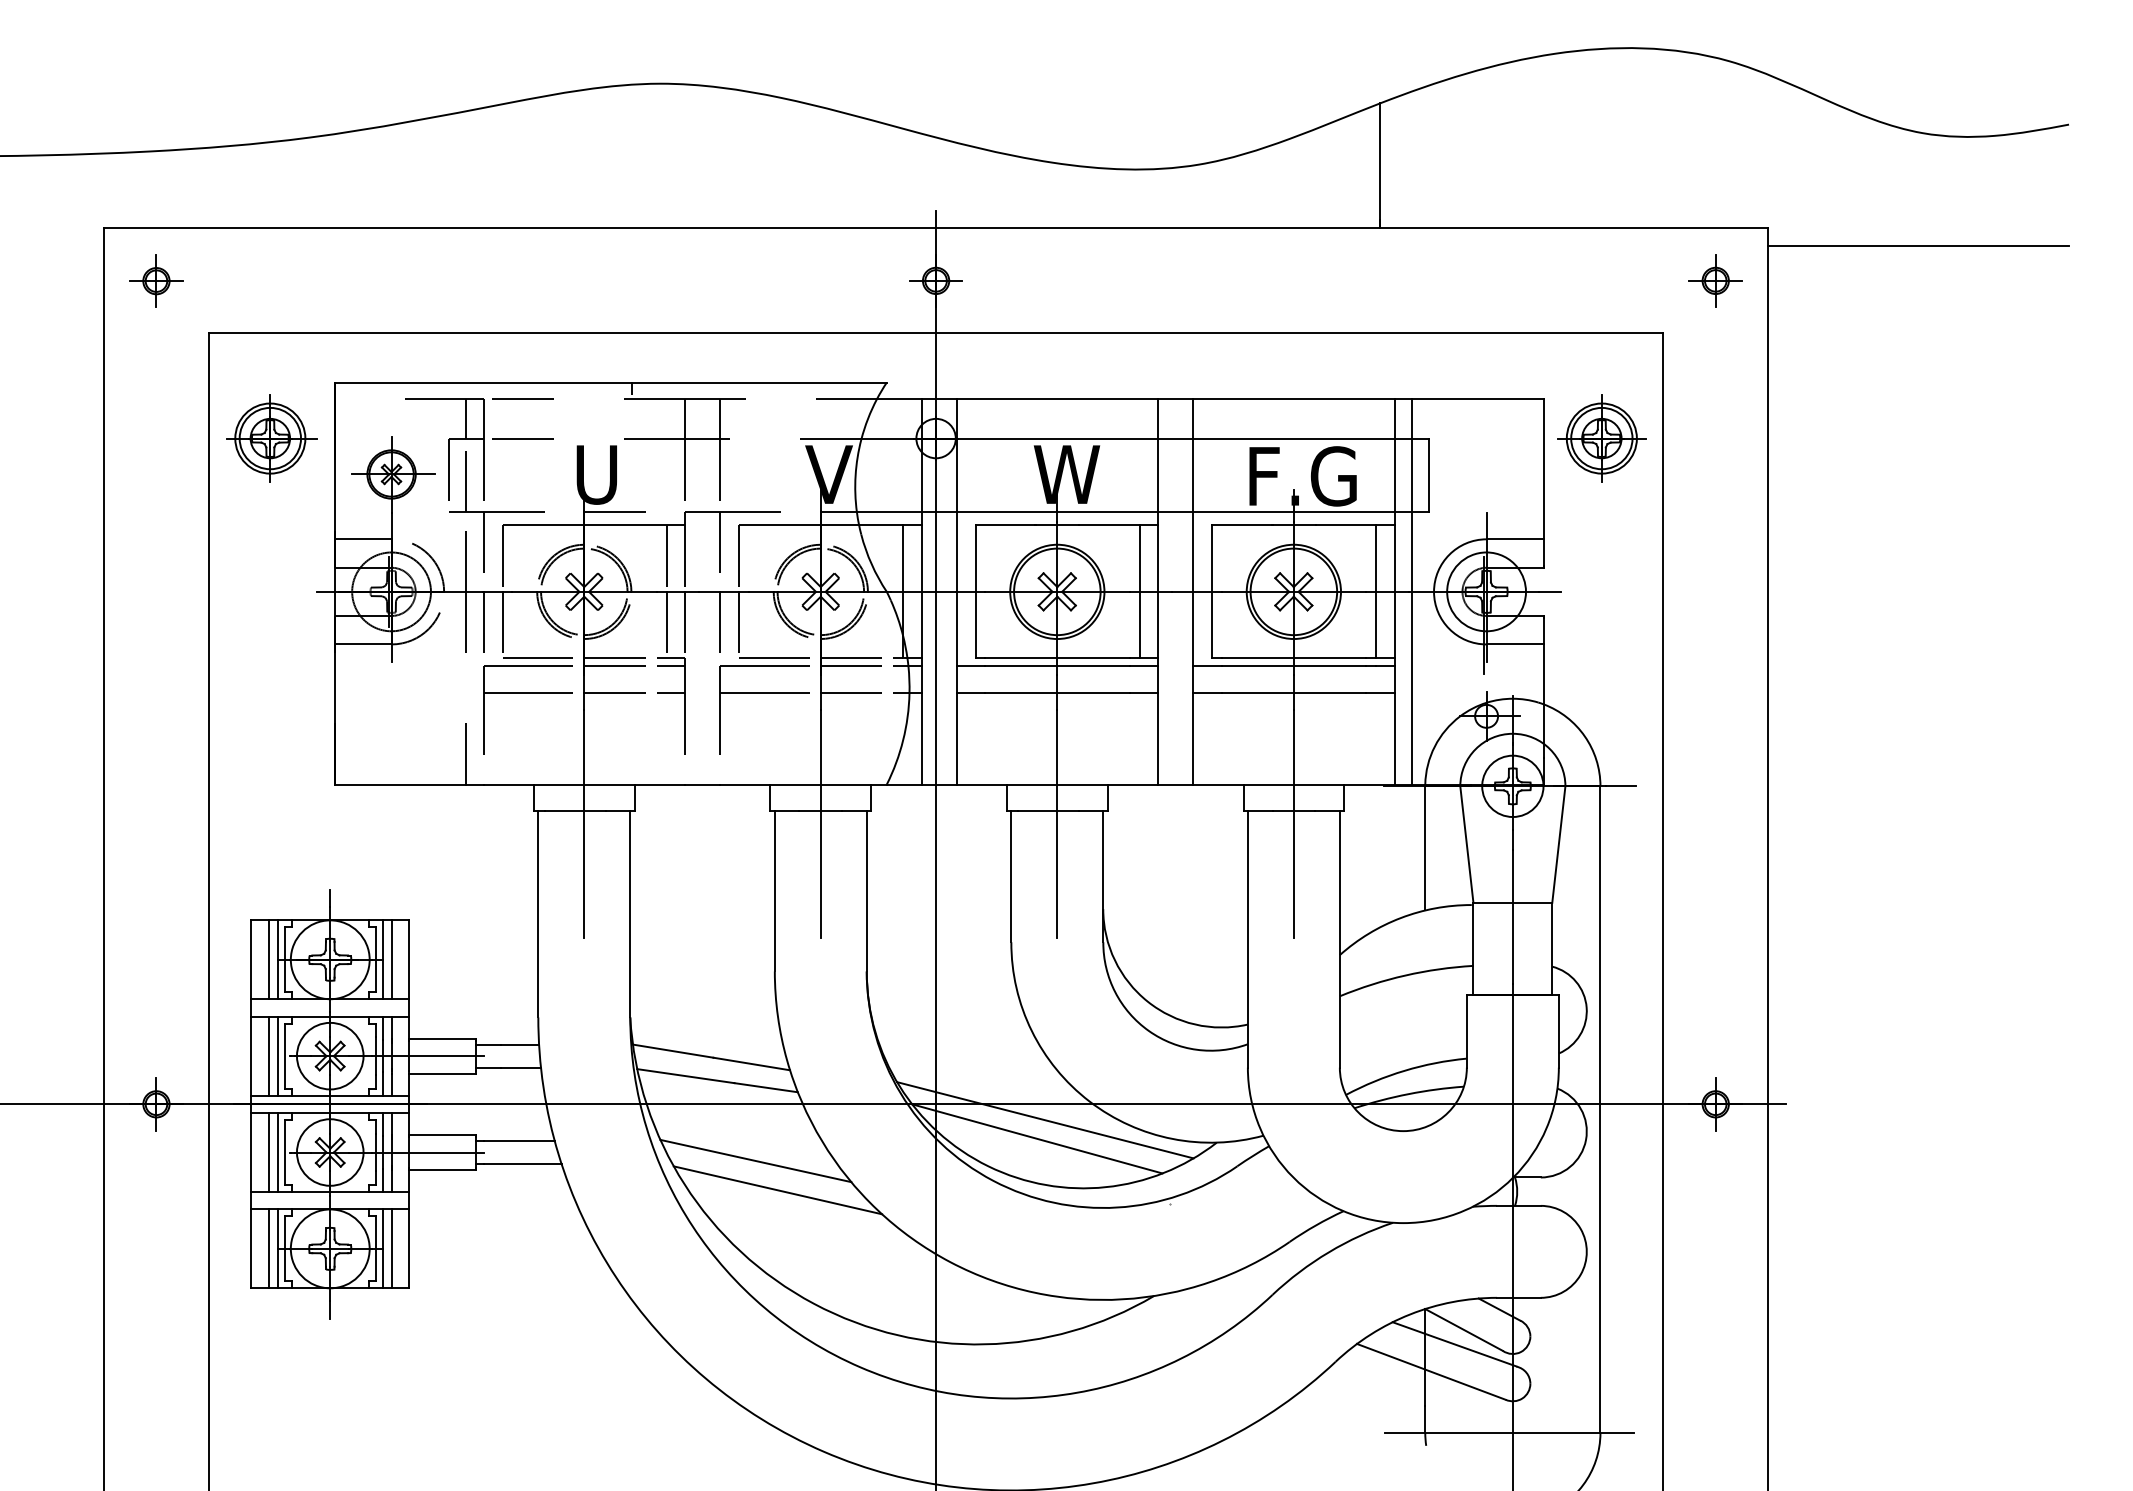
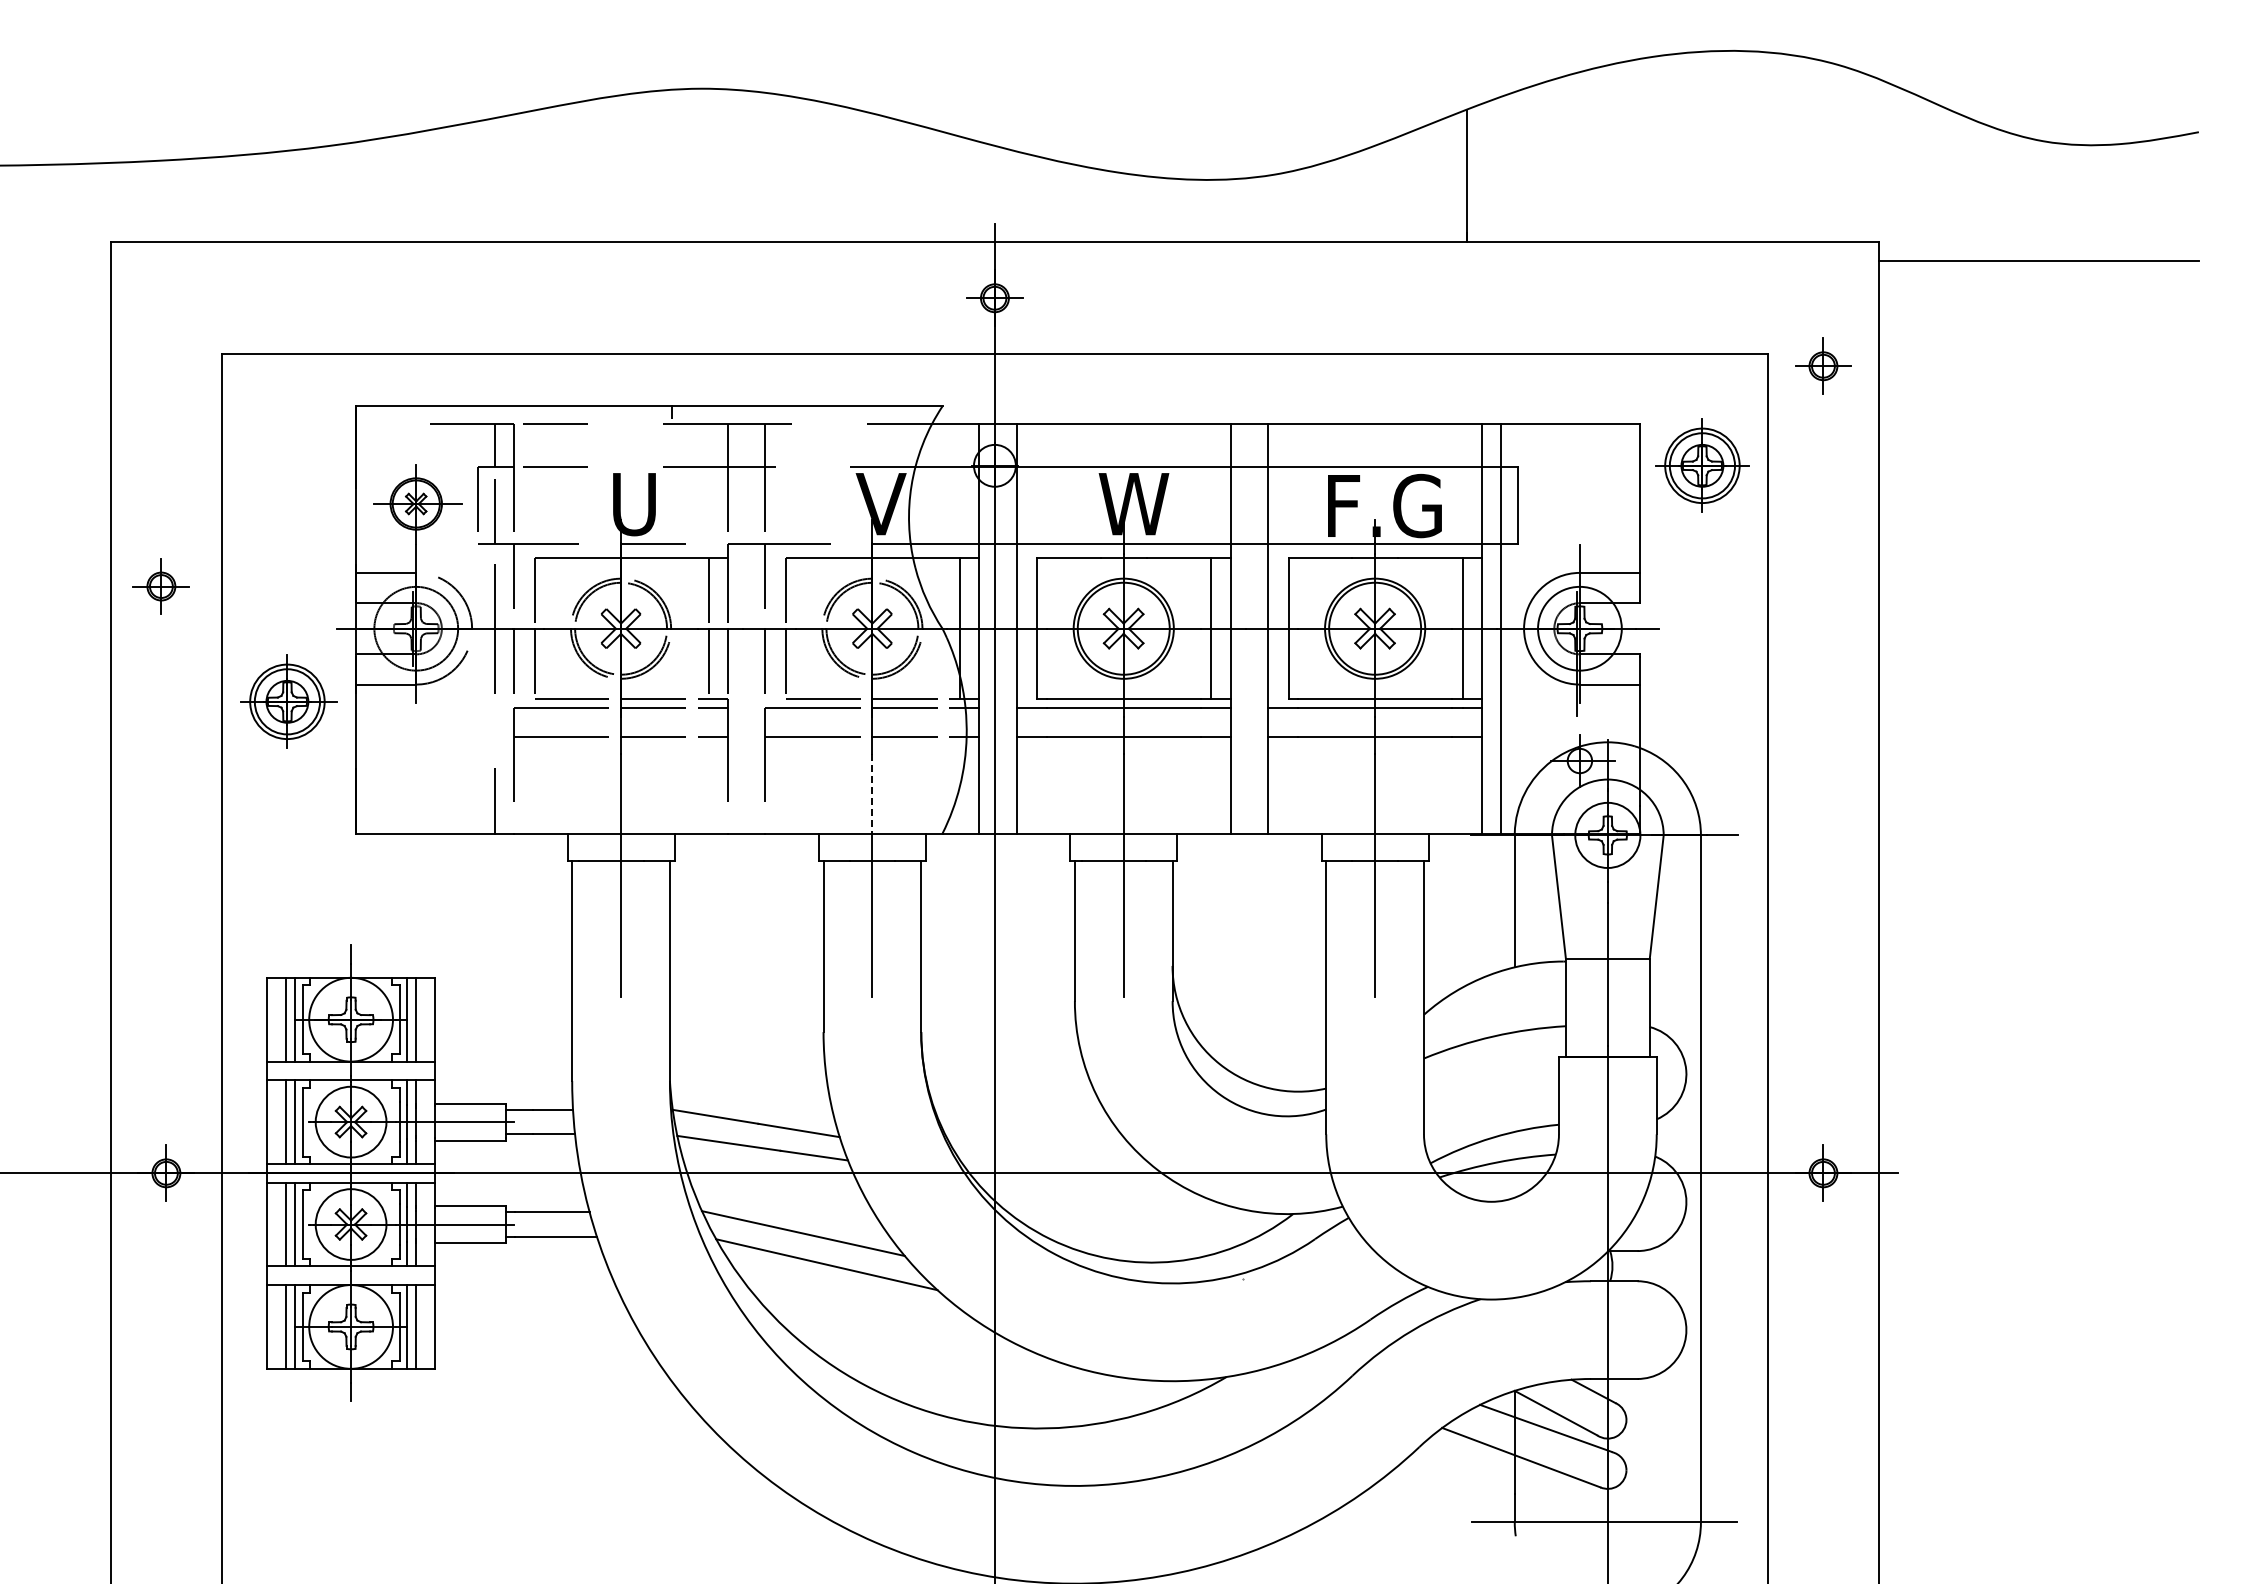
part: (1715, 280) -> (1823, 365), moved
part: (155, 281) -> (160, 586), moved
part: (271, 438) -> (288, 701), moved
line: (820, 746) -> (872, 793), solid -> dashed
line: (1044, 1119) -> (1110, 1189), removed
line: (1037, 1138) -> (1102, 1209), removed

